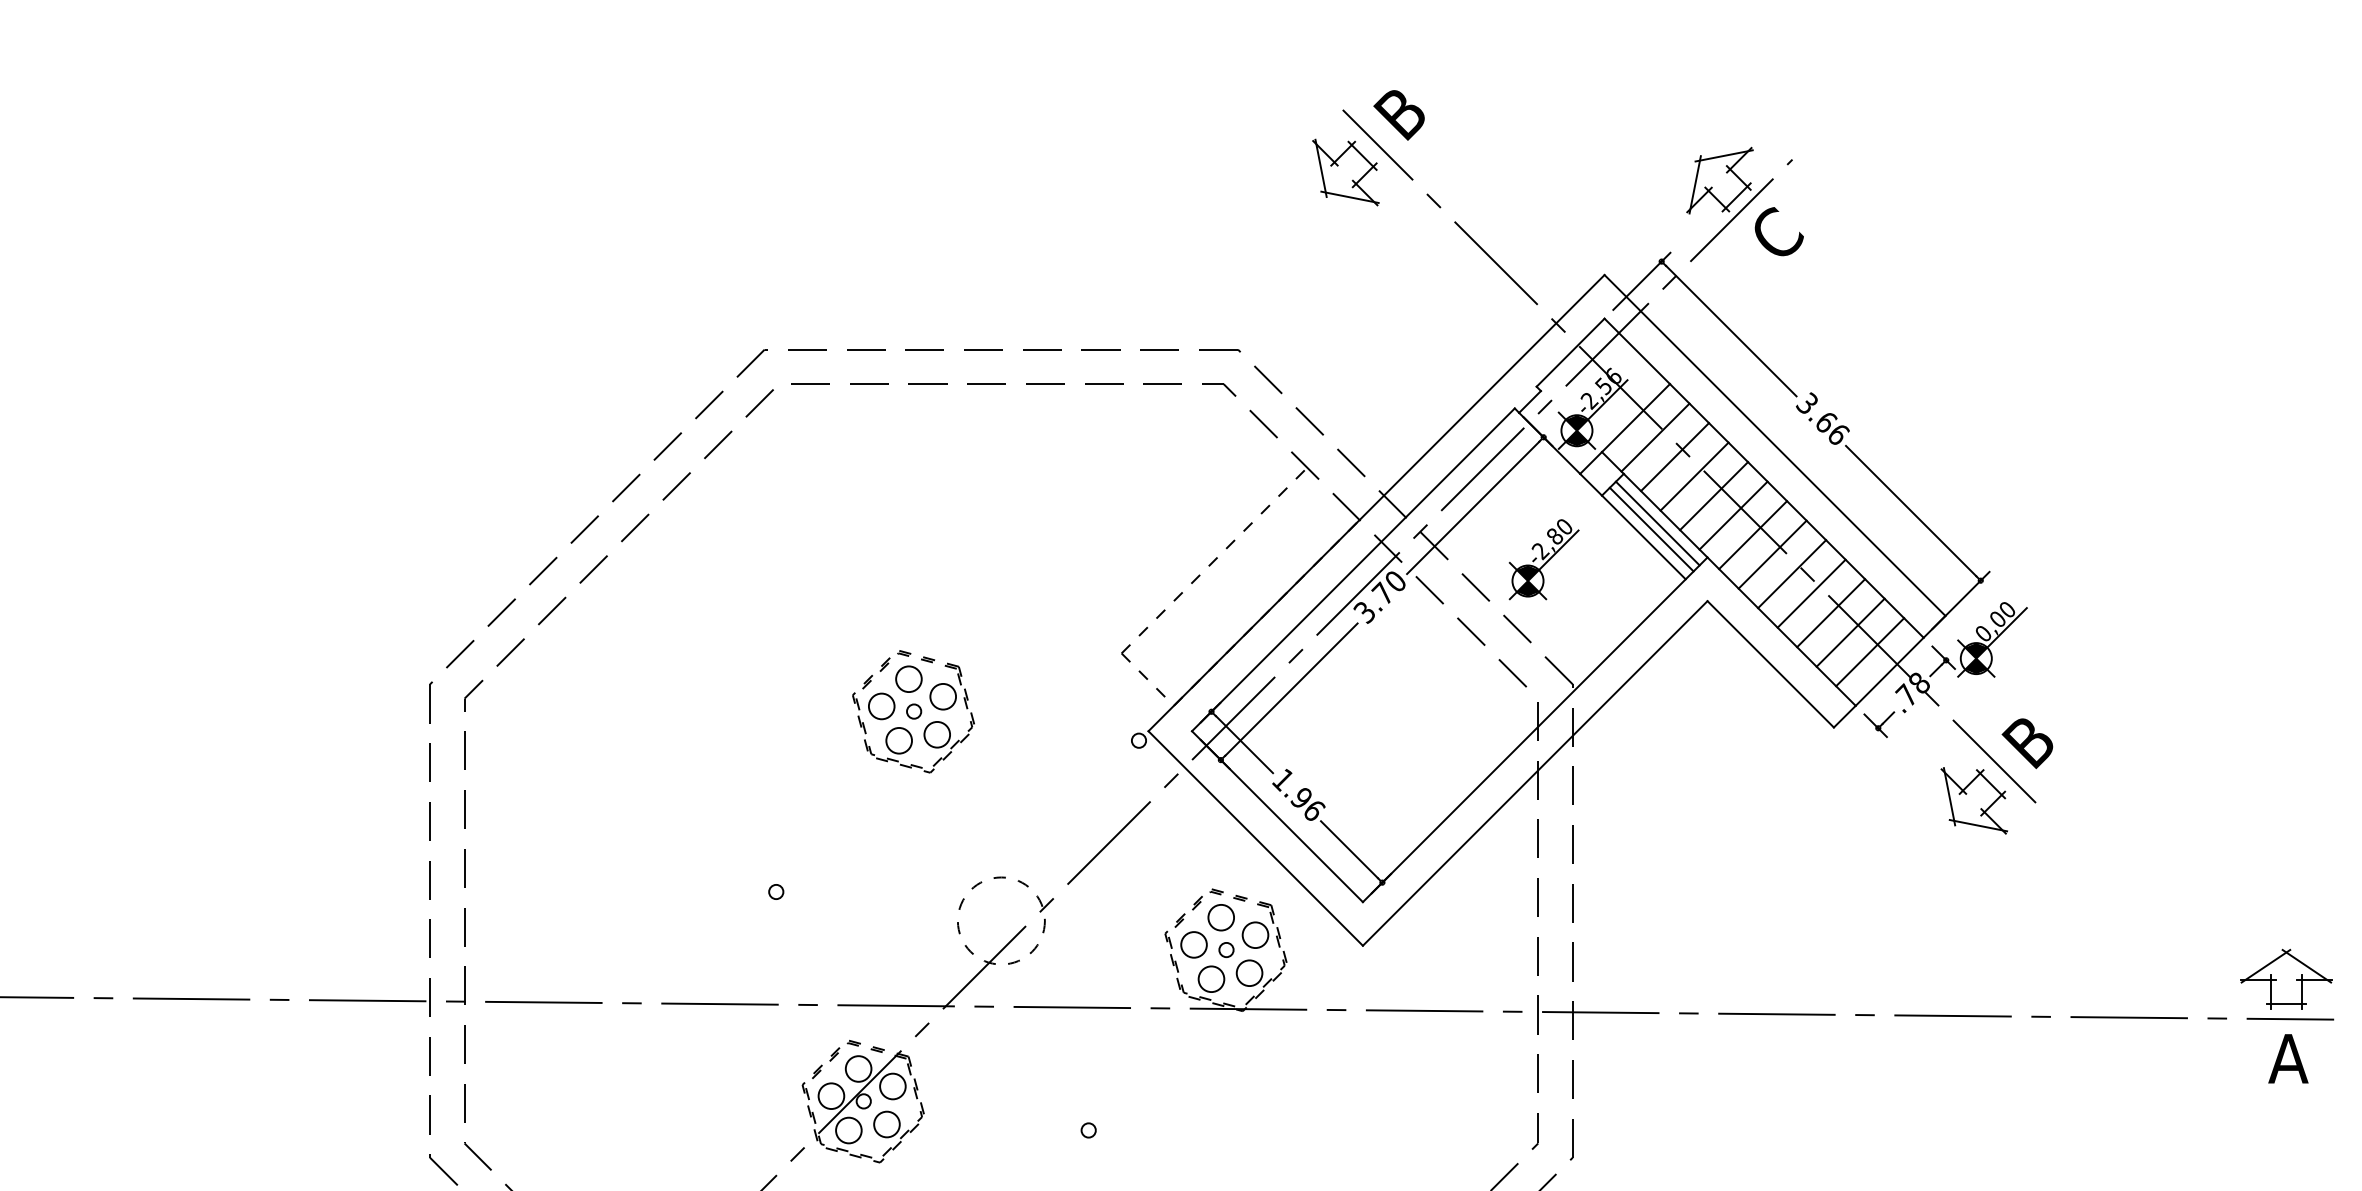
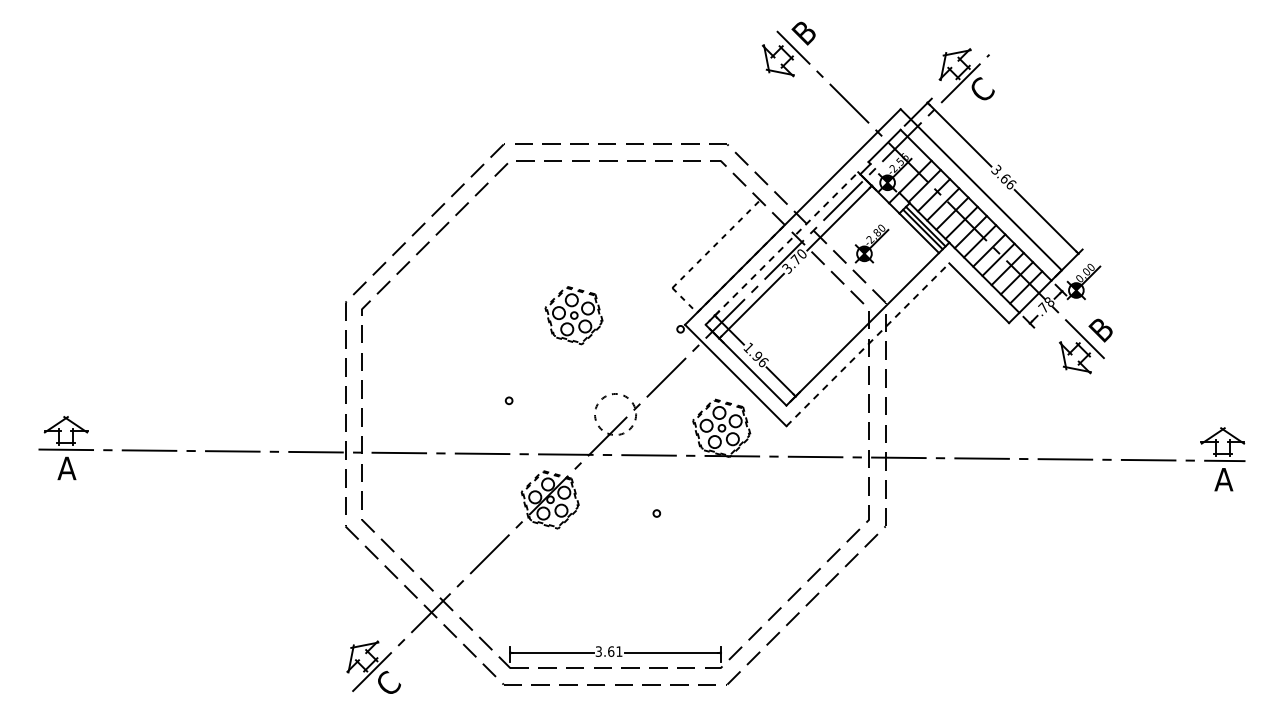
line: (1352, 569) -> (781, 248), solid -> dashed
line: (1536, 772) -> (868, 344), solid -> dashed

